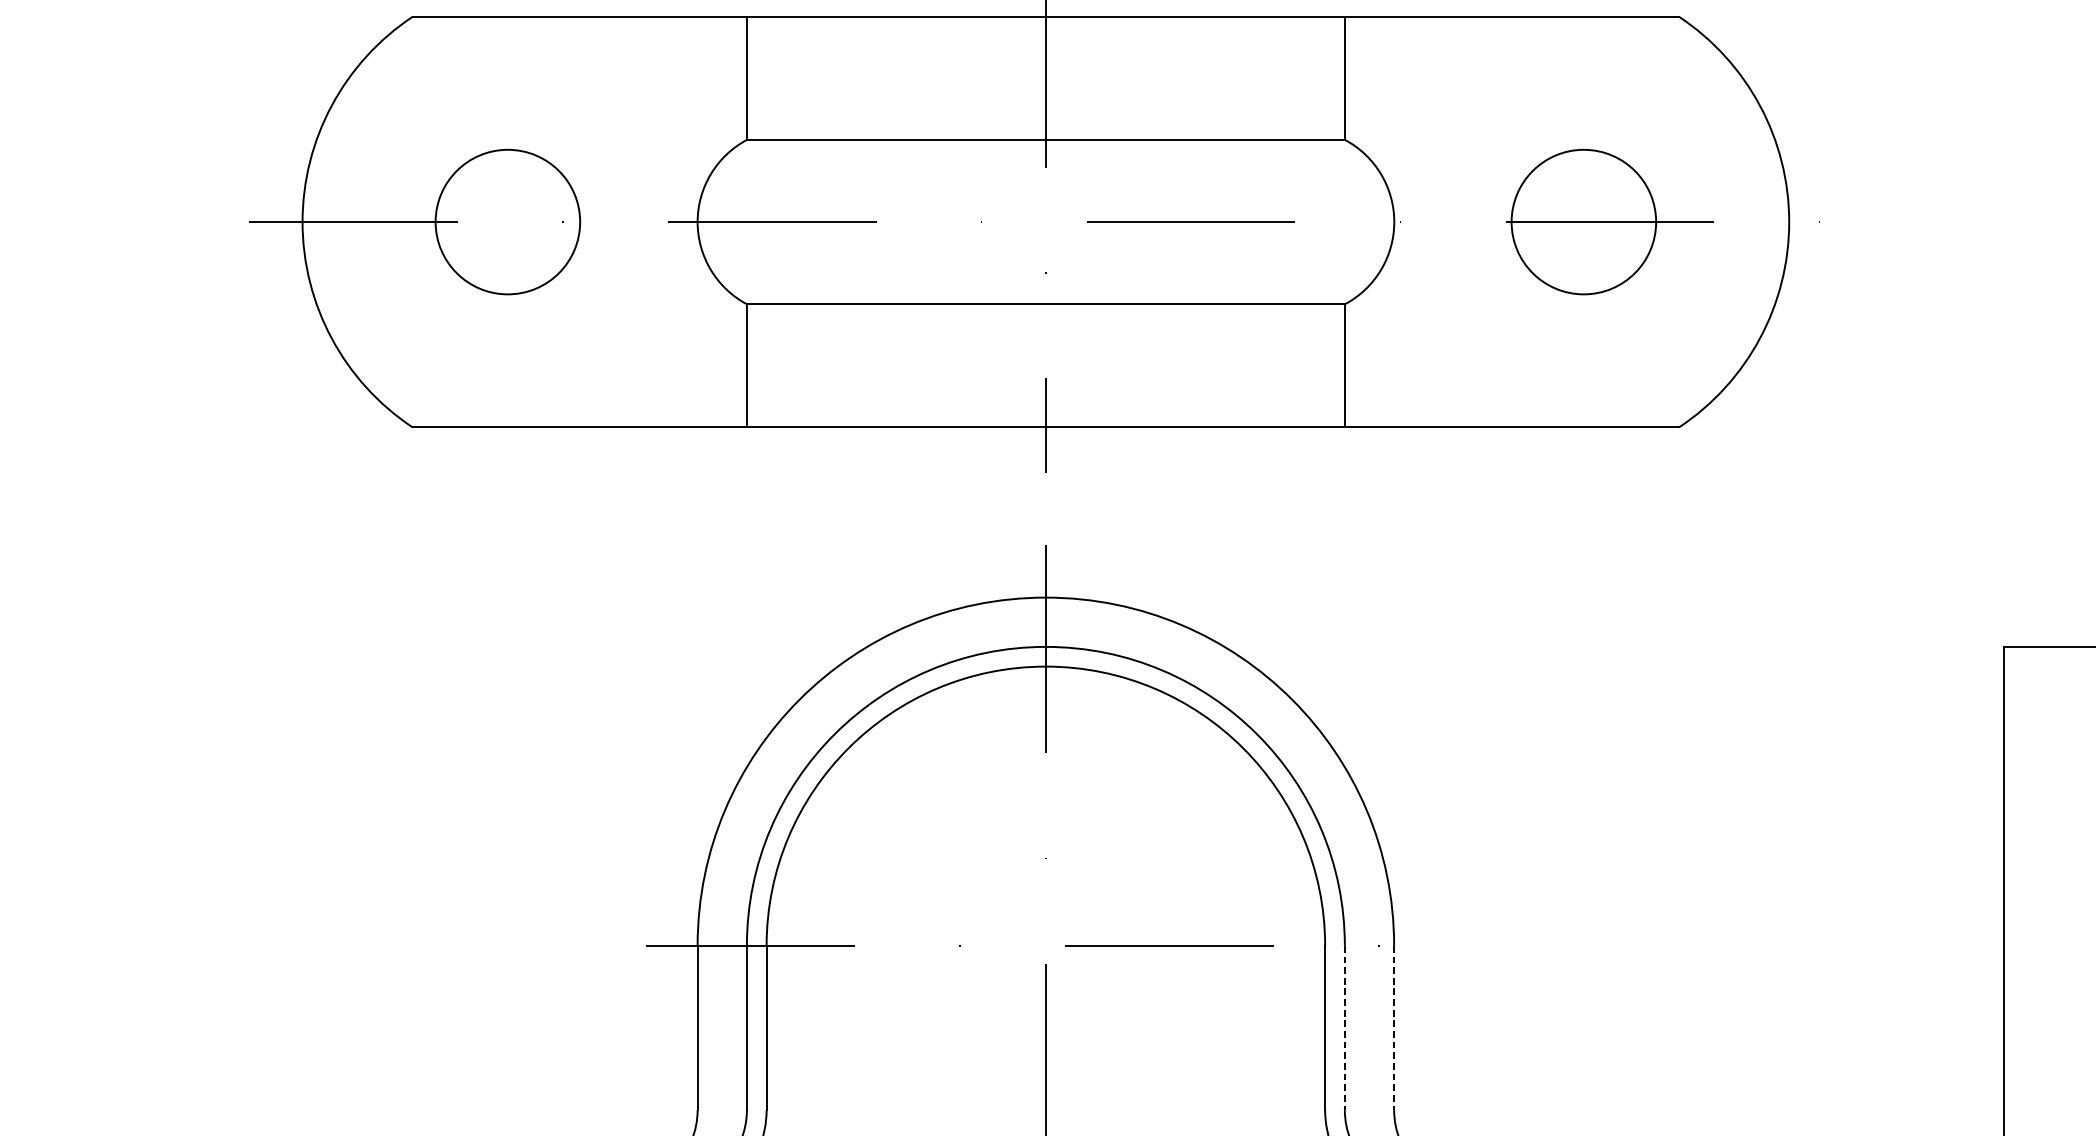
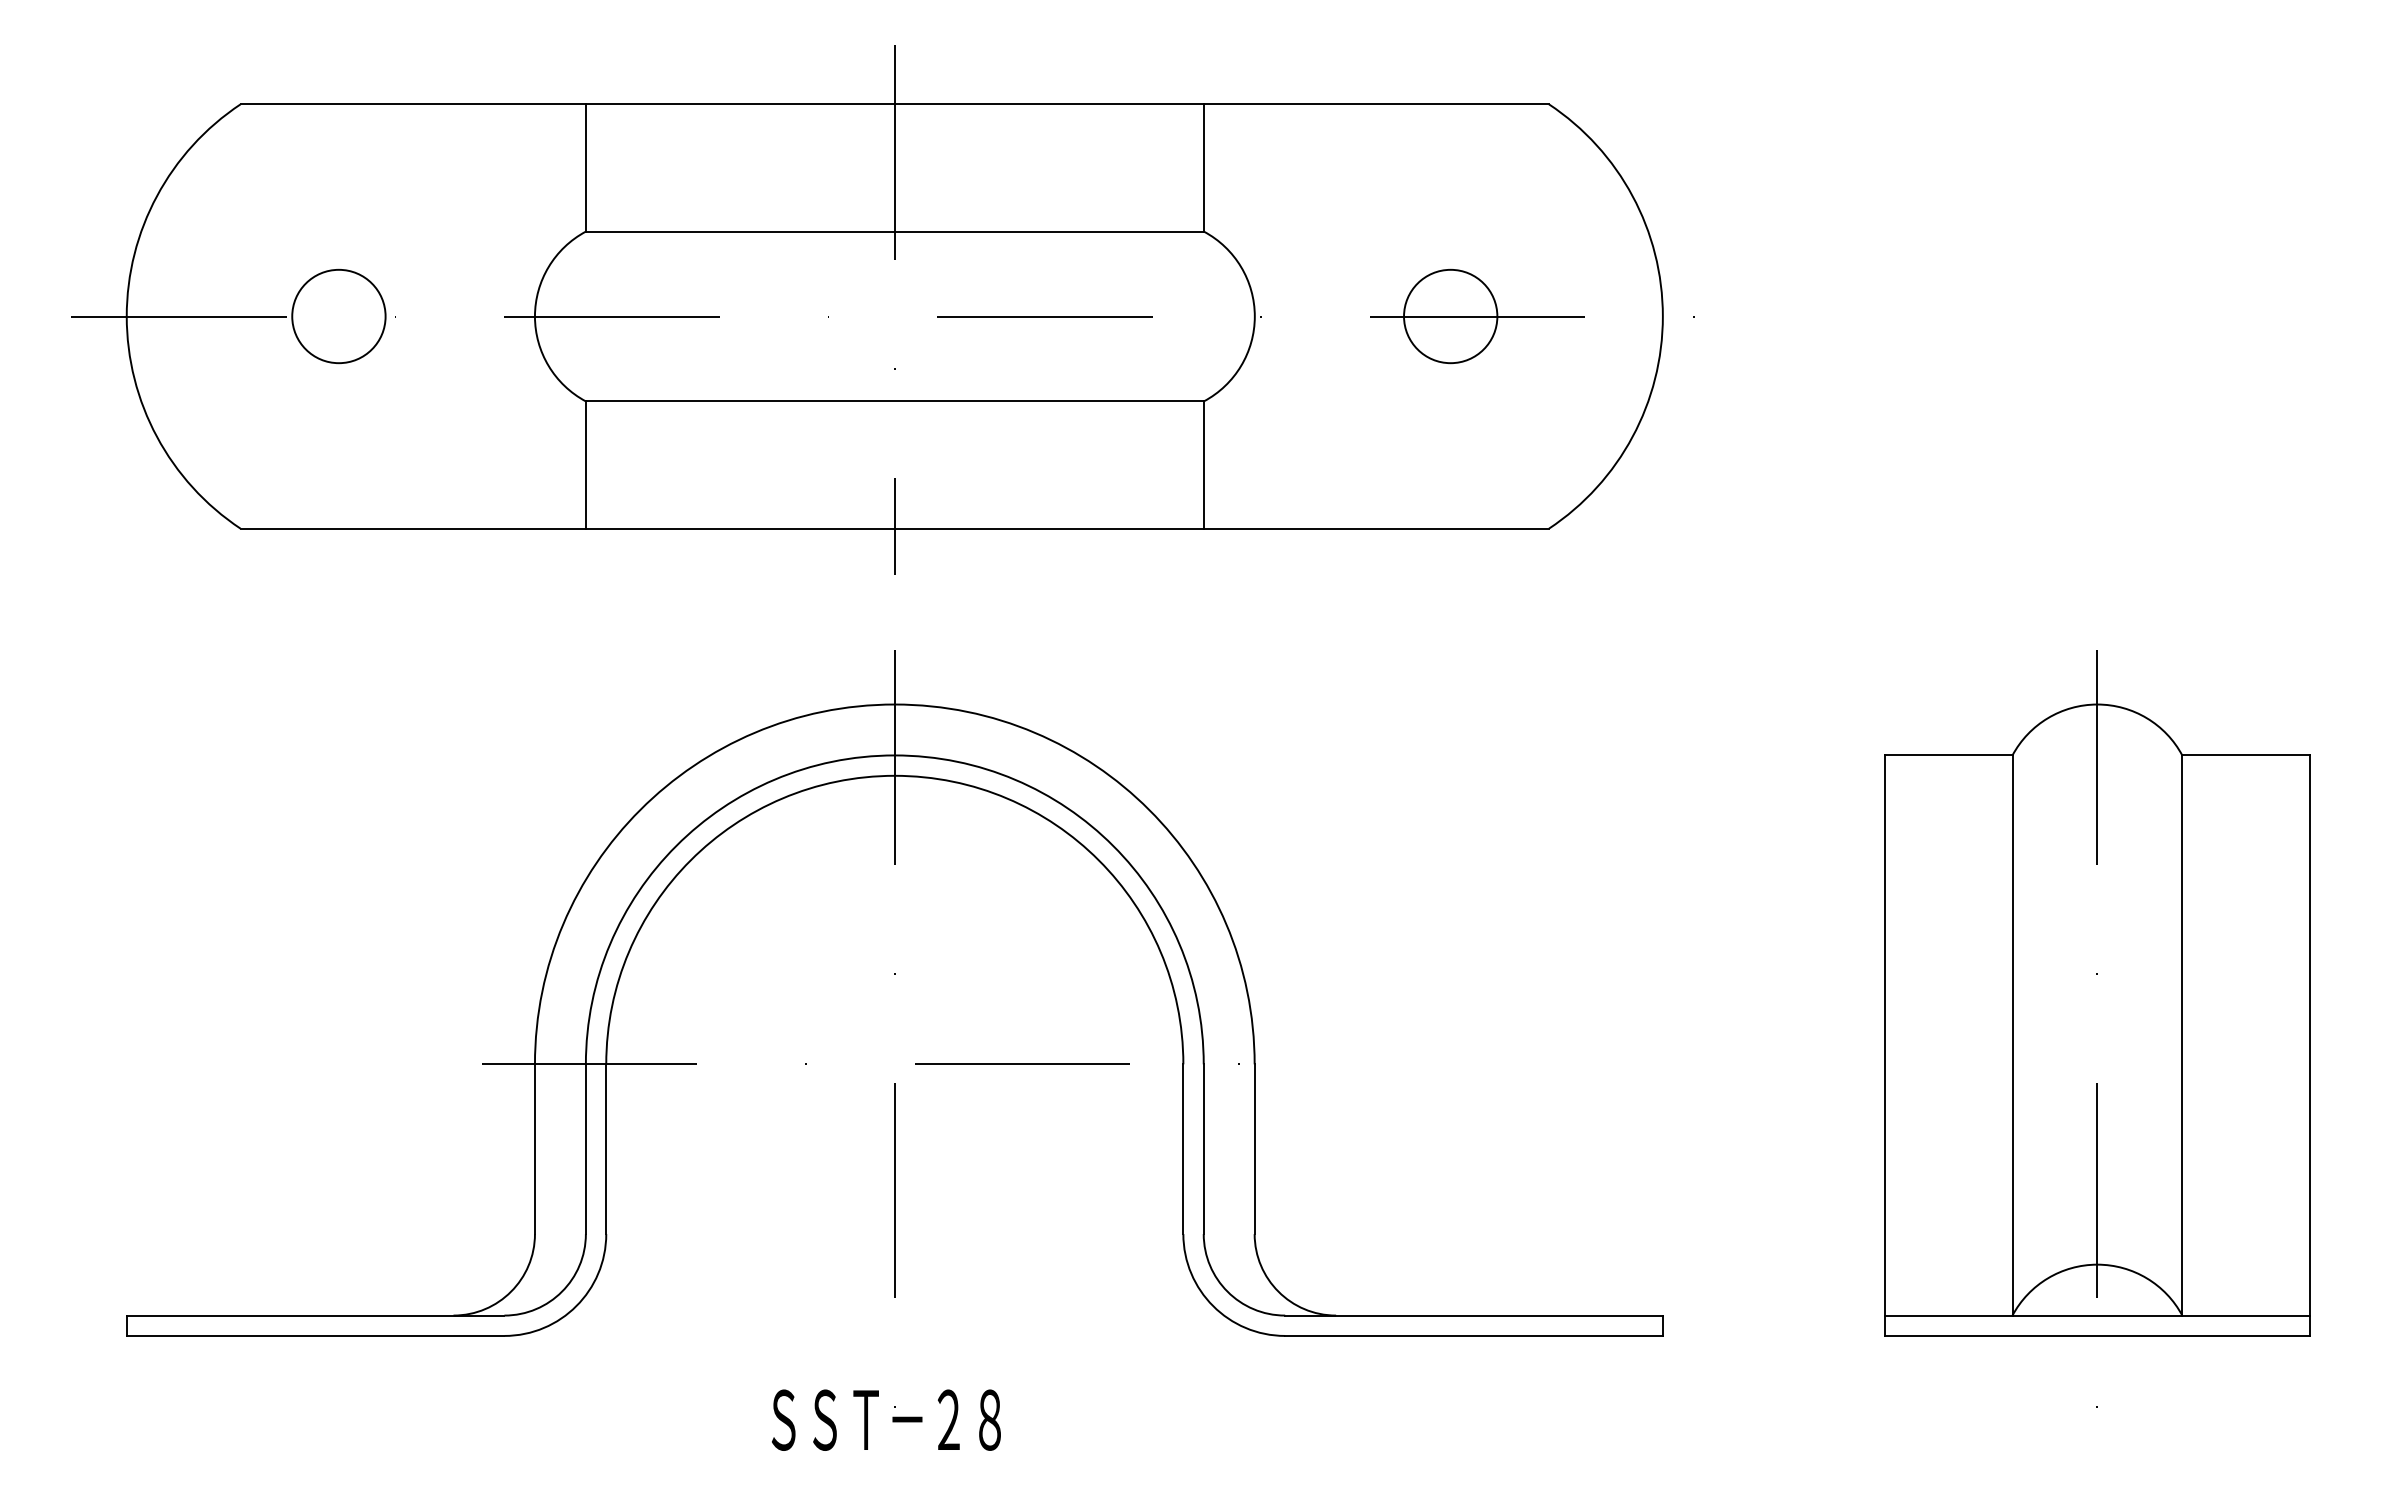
circle: (507, 222) -> (338, 316), size x0.62
circle: (1583, 222) -> (1450, 316), size x0.62
line: (1344, 1028) -> (1203, 1149), dashed -> solid
line: (1393, 1028) -> (1254, 1149), dashed -> solid

